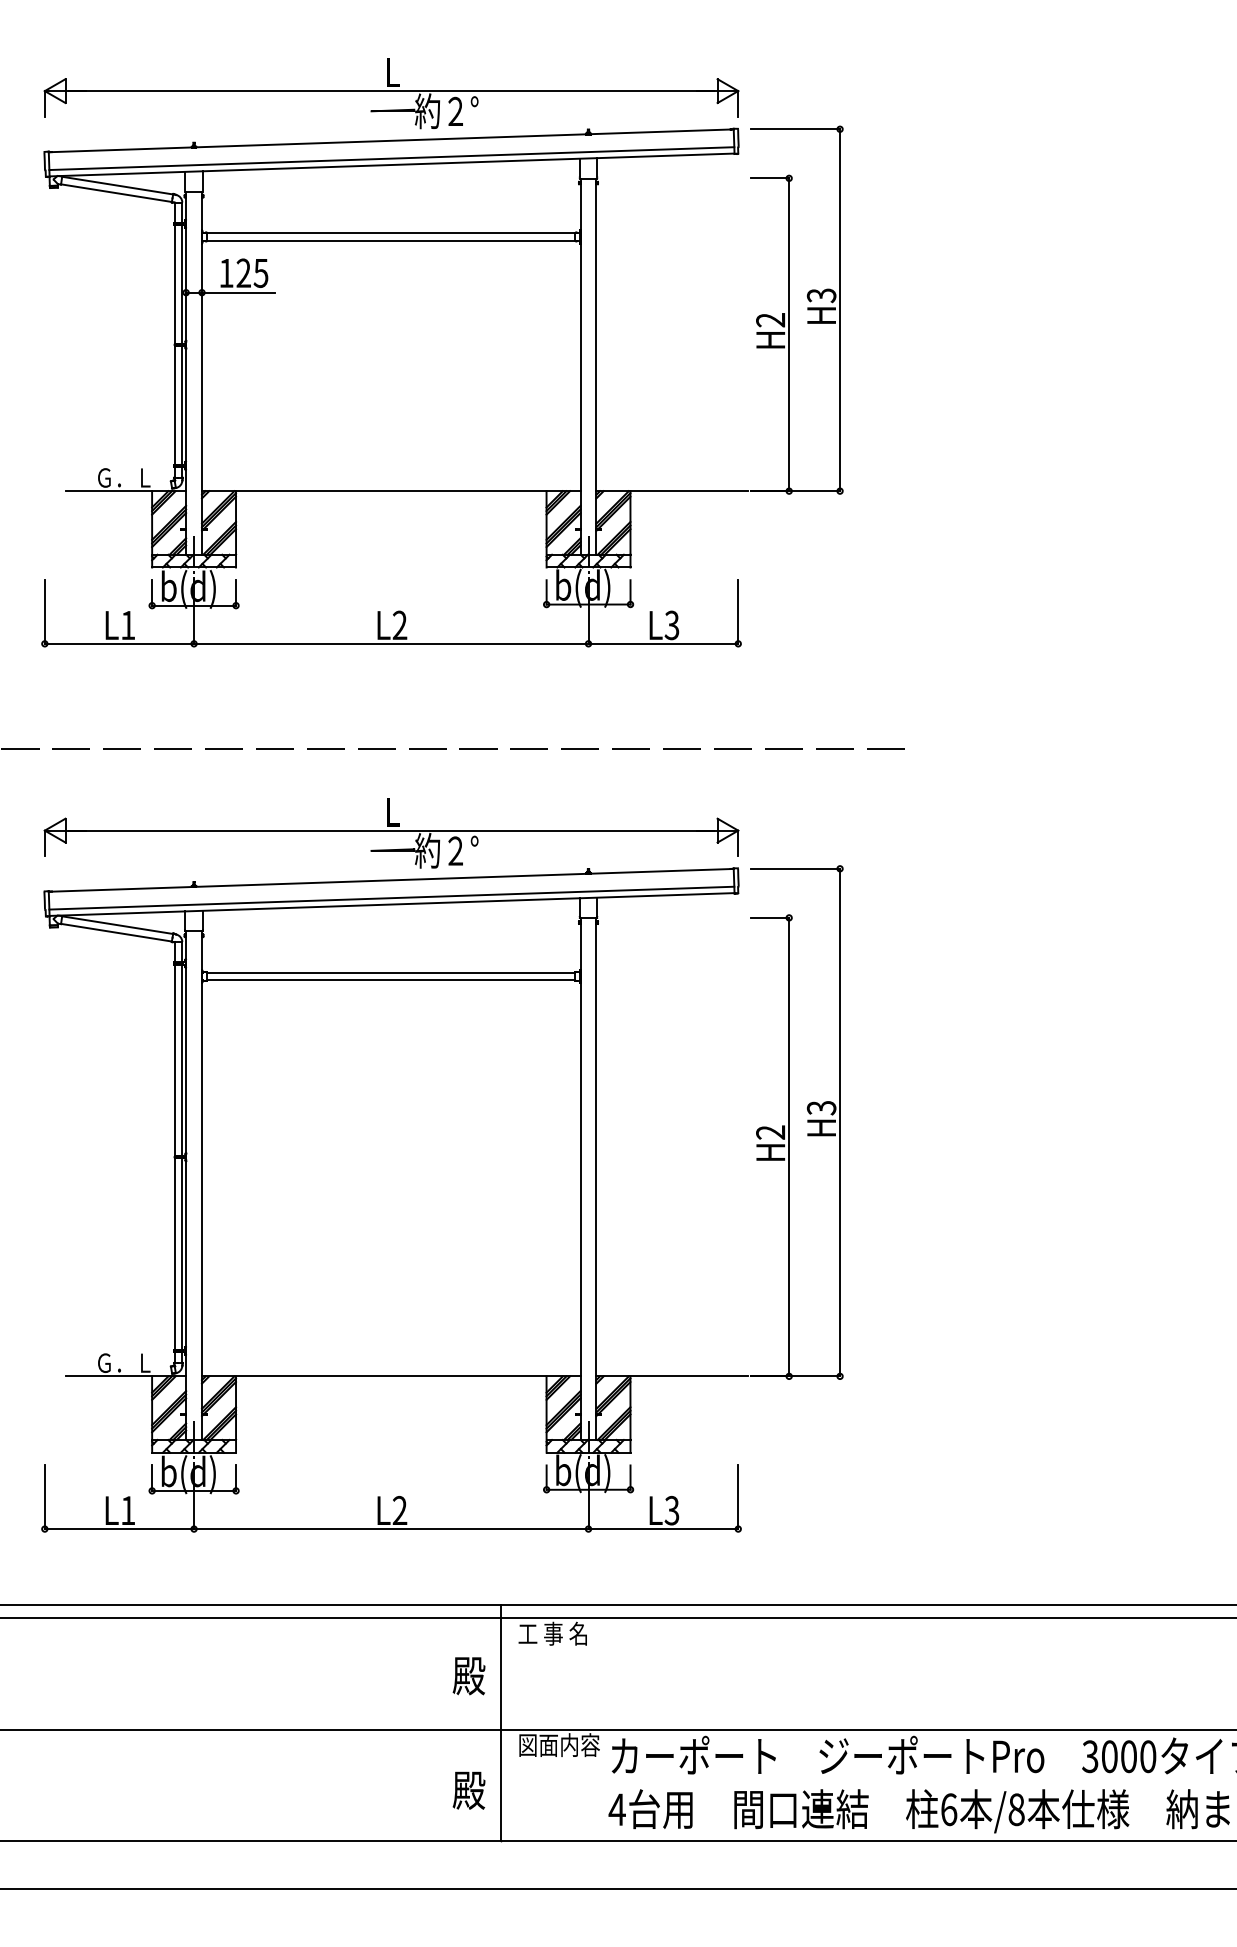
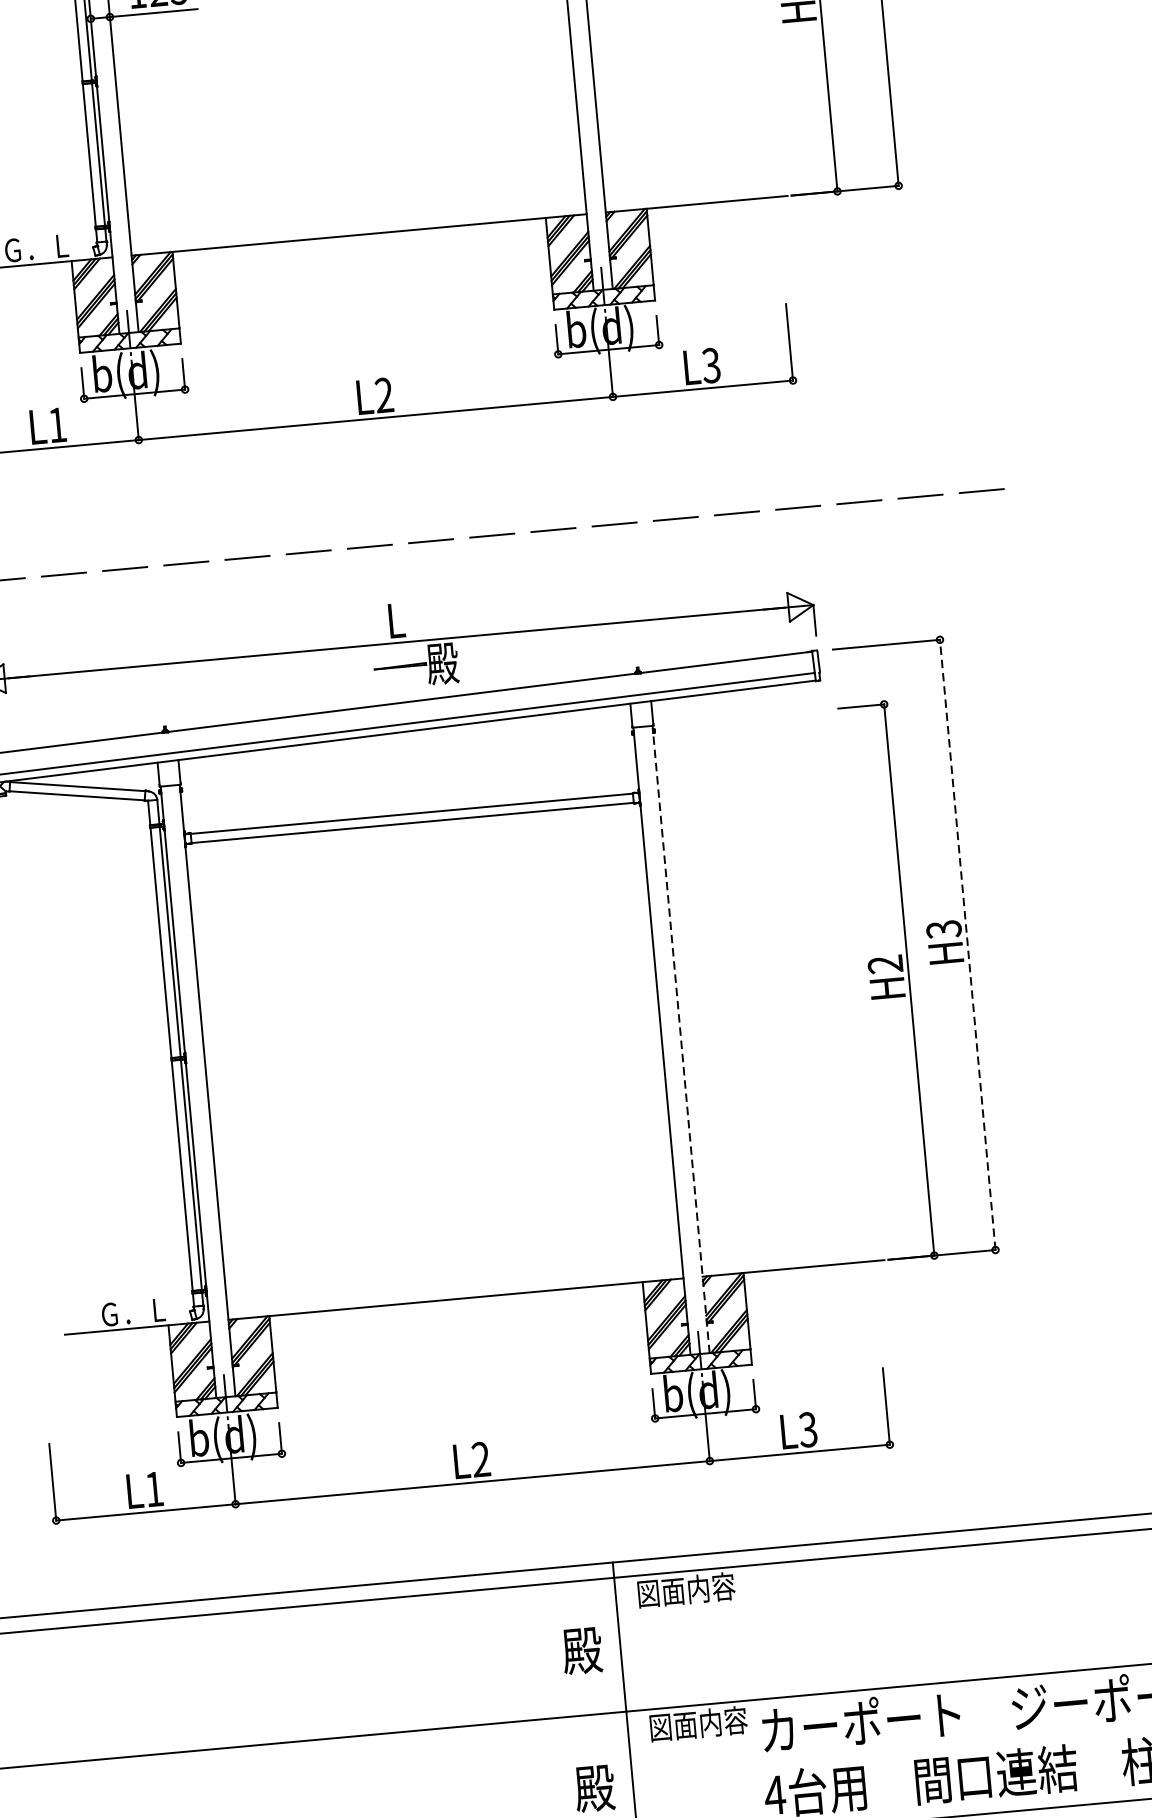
text: (446, 850) -> (464, 660), 約２° -> 殿
line: (840, 1122) -> (968, 944), solid -> dashed
line: (596, 1179) -> (681, 1039), solid -> dashed
text: (558, 1633) -> (685, 1589), 工 事 名 -> 図面内容

